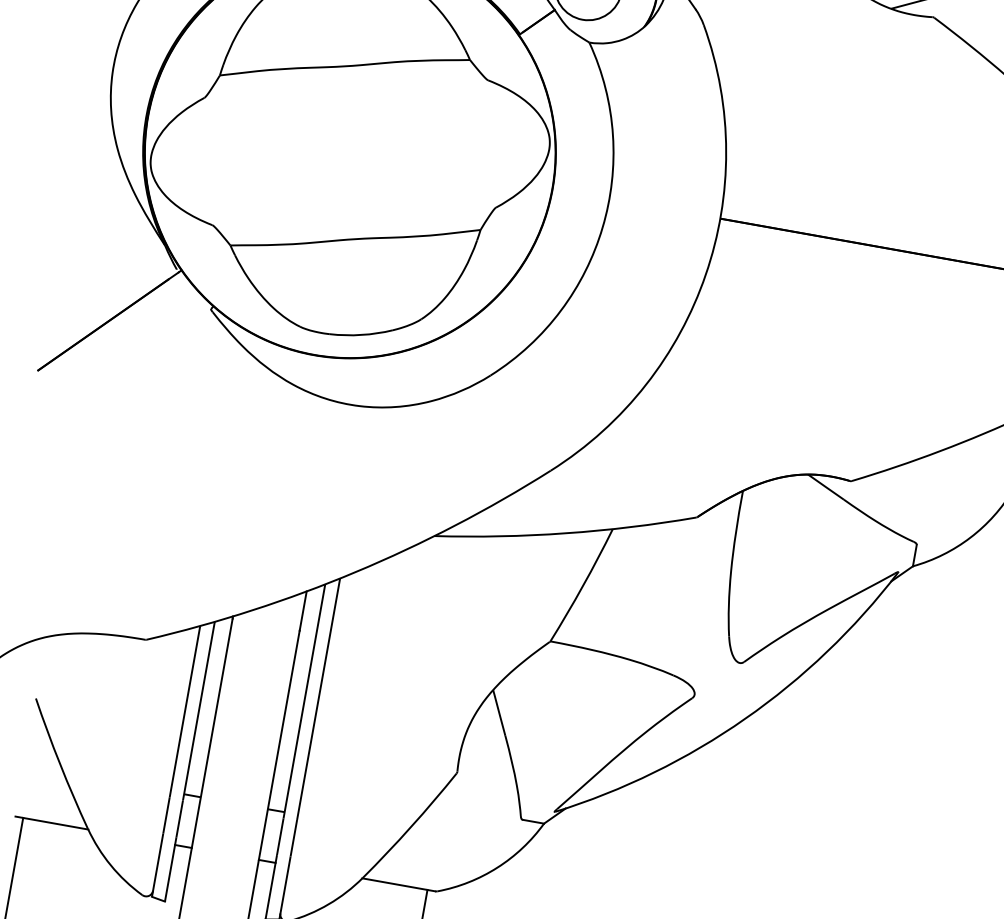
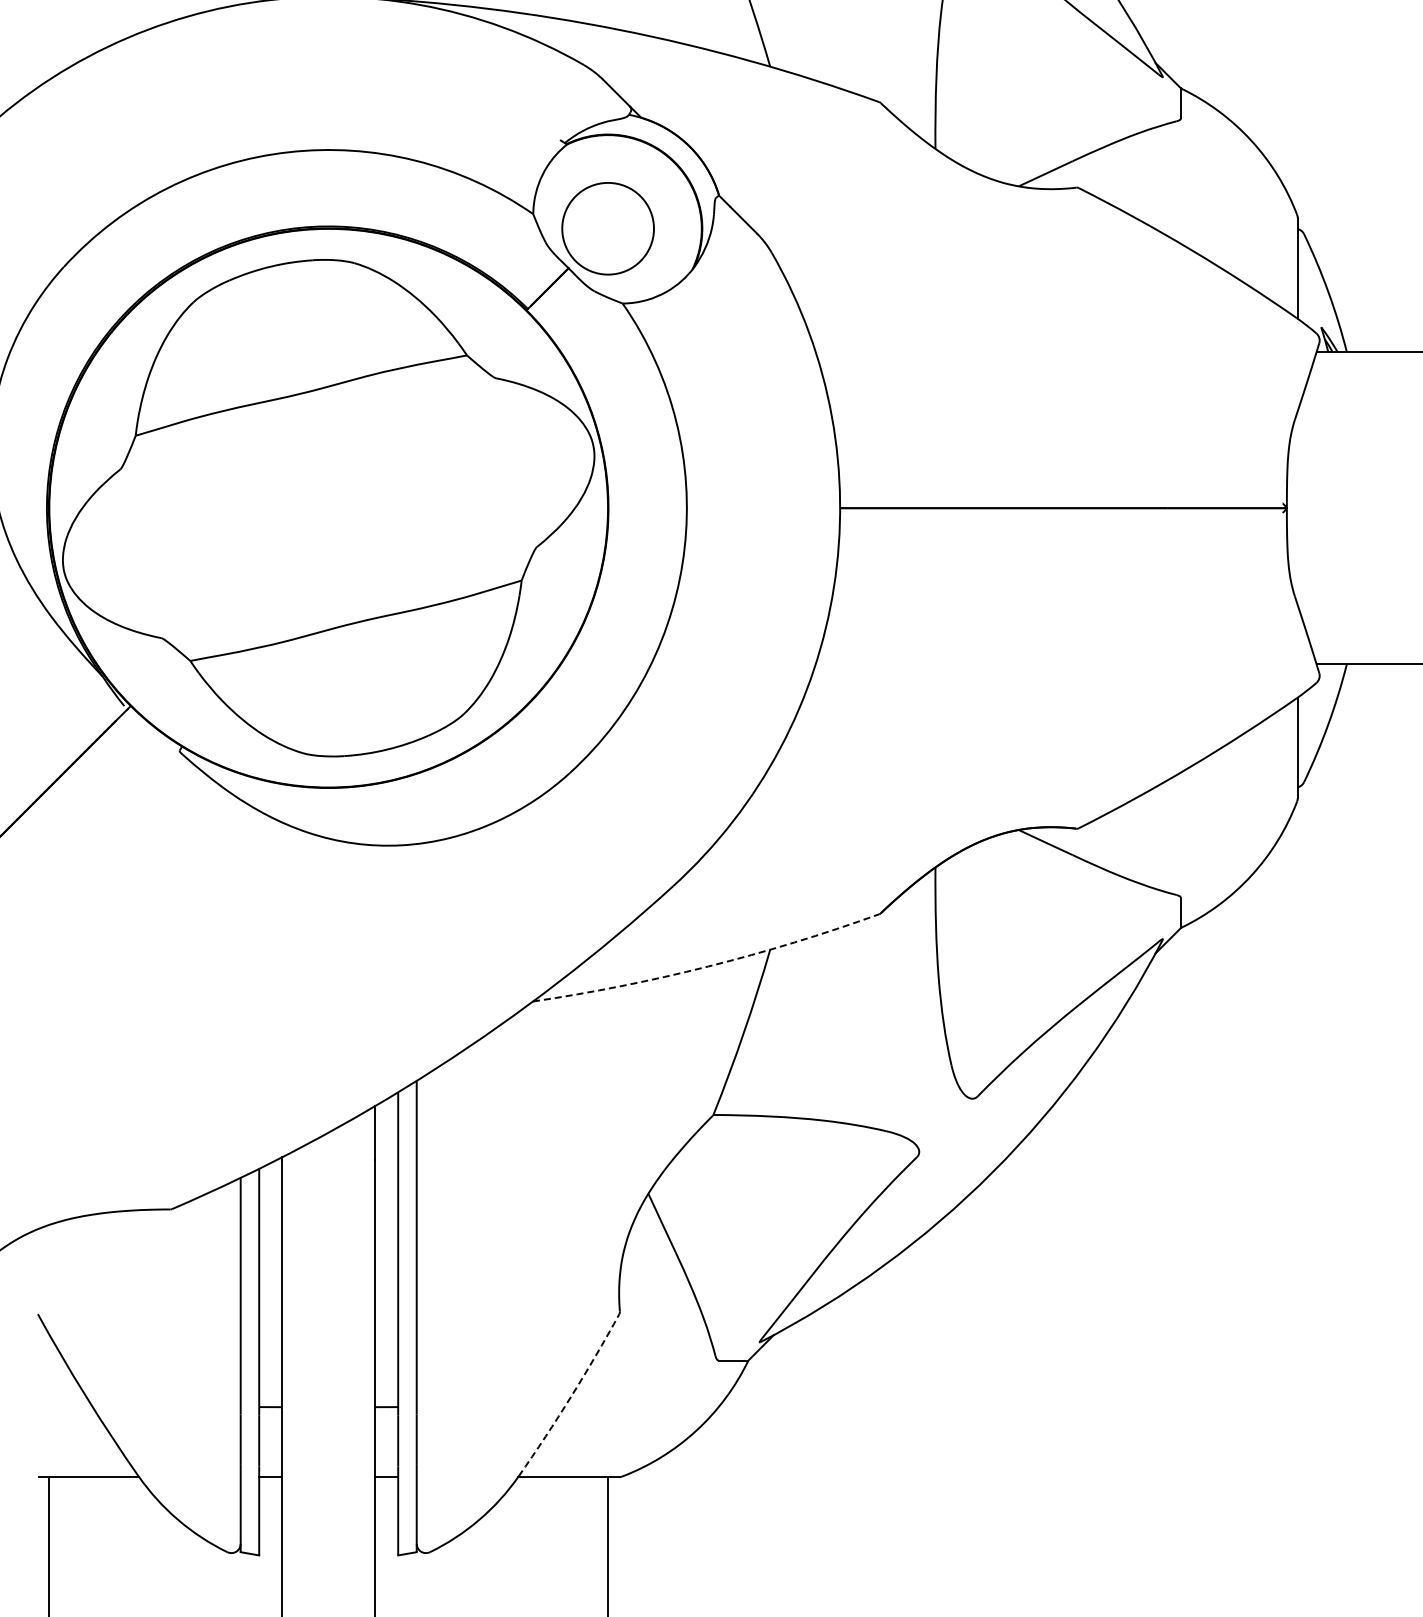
arc: (566, 533) -> (708, 966), solid -> dashed
arc: (411, 826) -> (571, 1396), solid -> dashed

